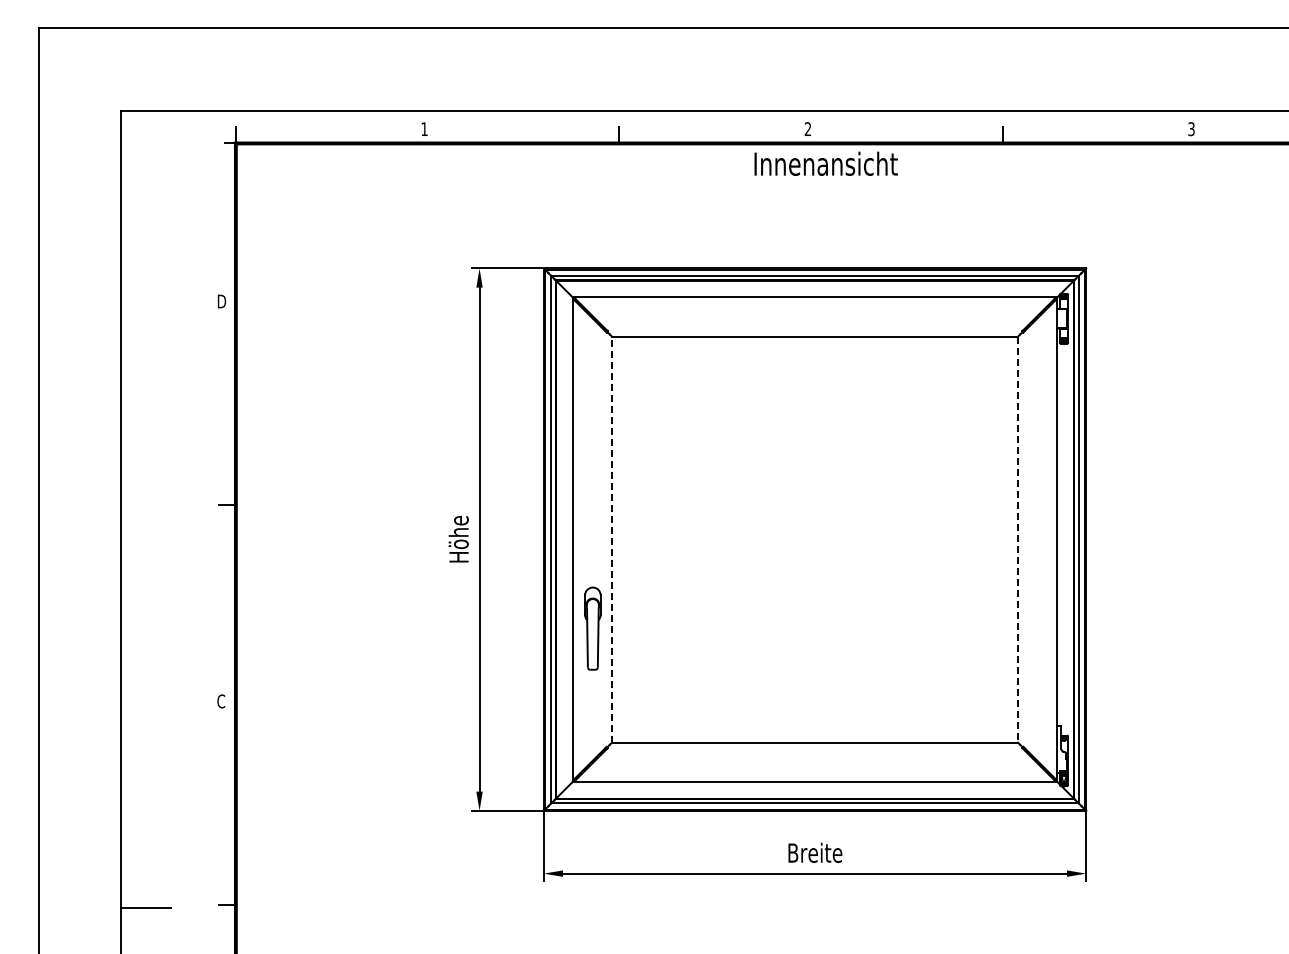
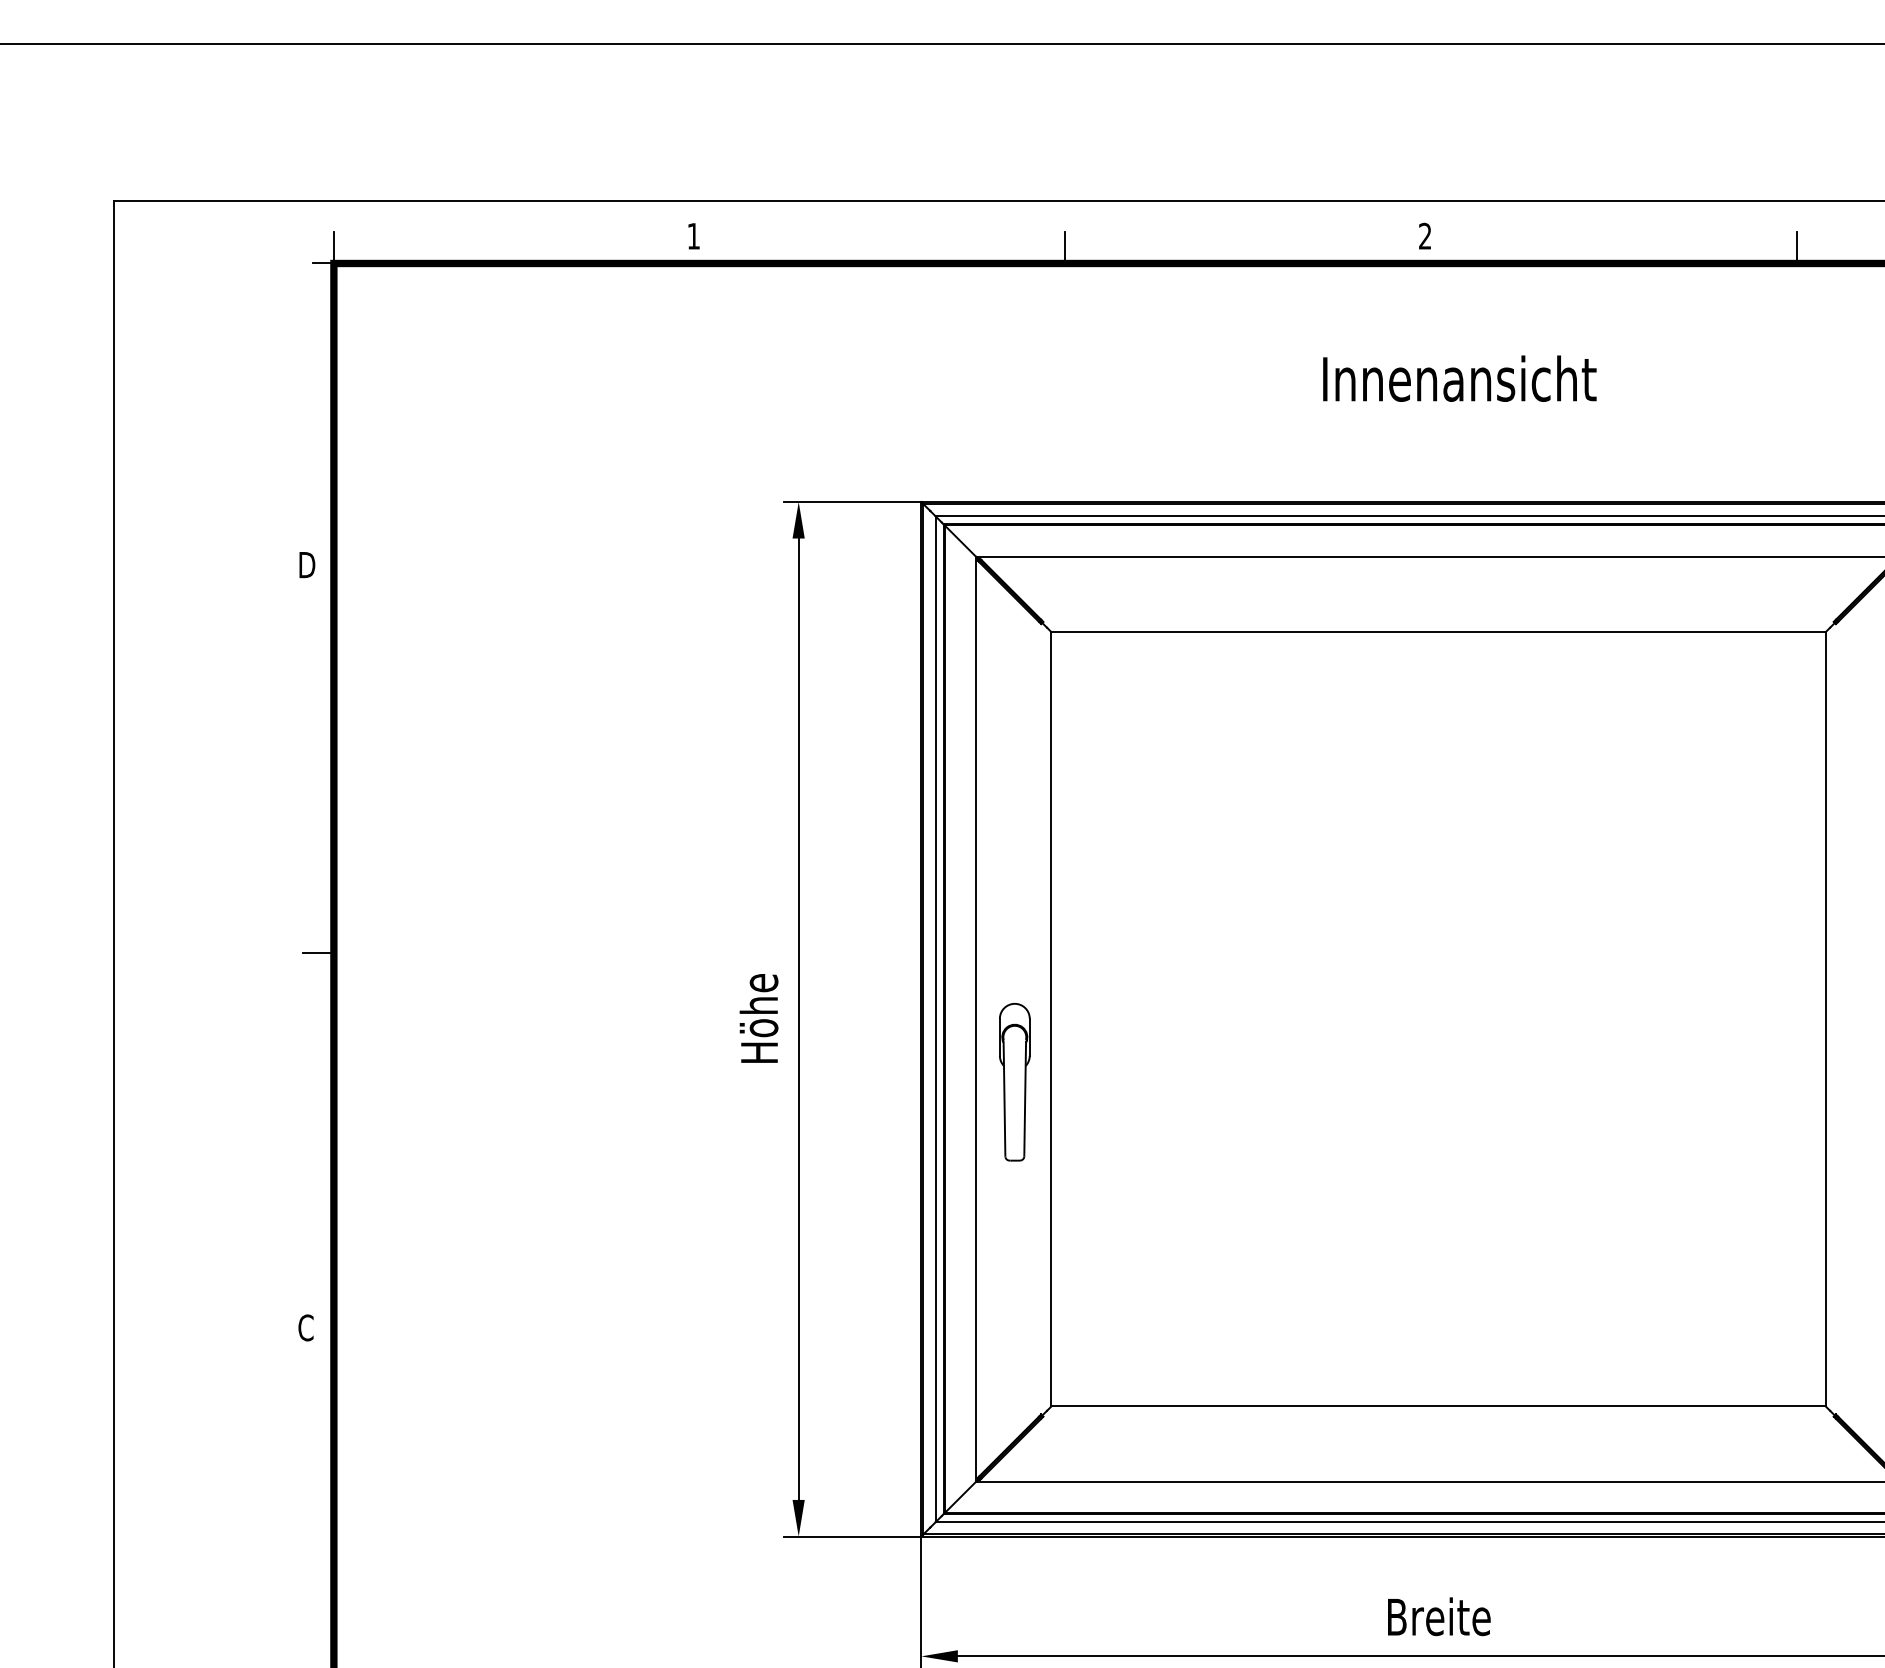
text: (825, 163) -> (1458, 378), moved
line: (612, 539) -> (1052, 1018), dashed -> solid
line: (1017, 539) -> (1824, 1018), dashed -> solid
part: (592, 628) -> (1014, 1081), moved

